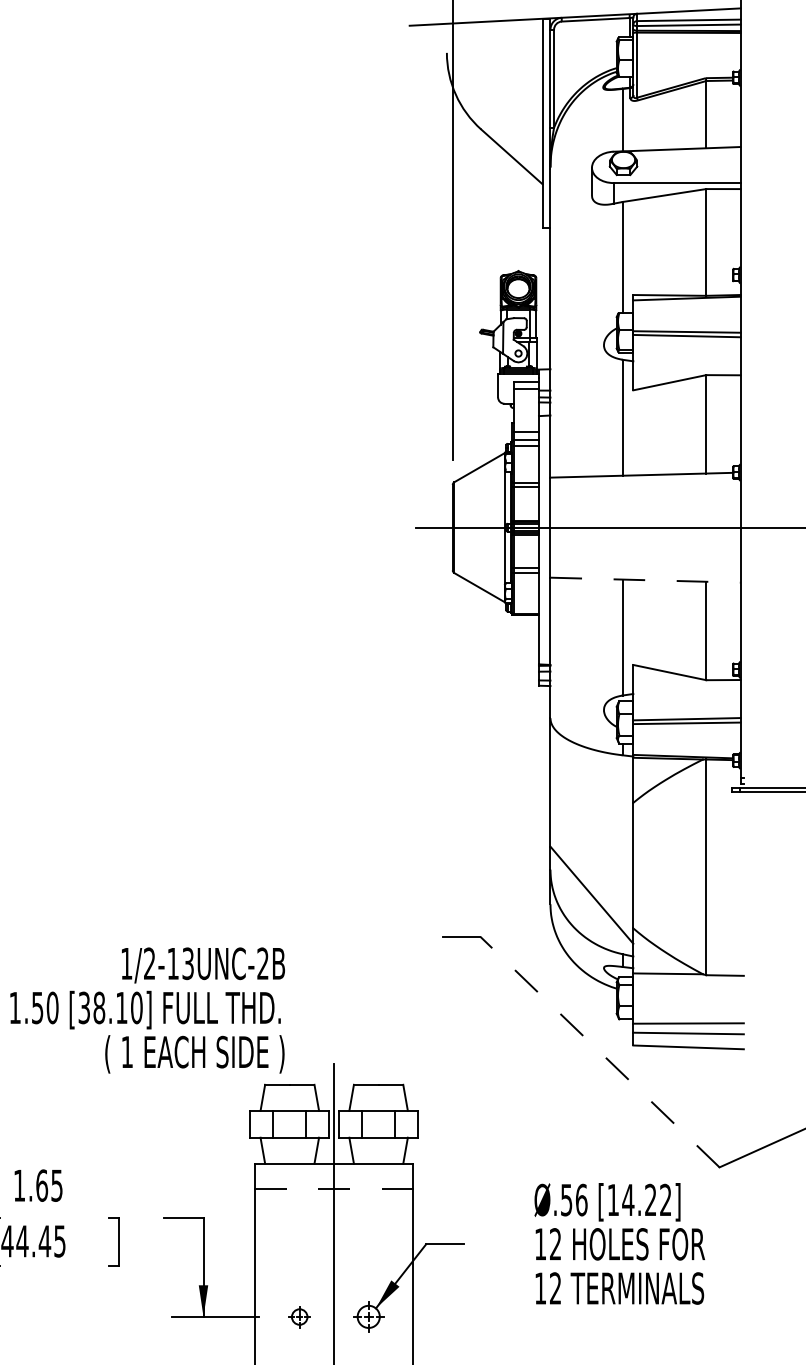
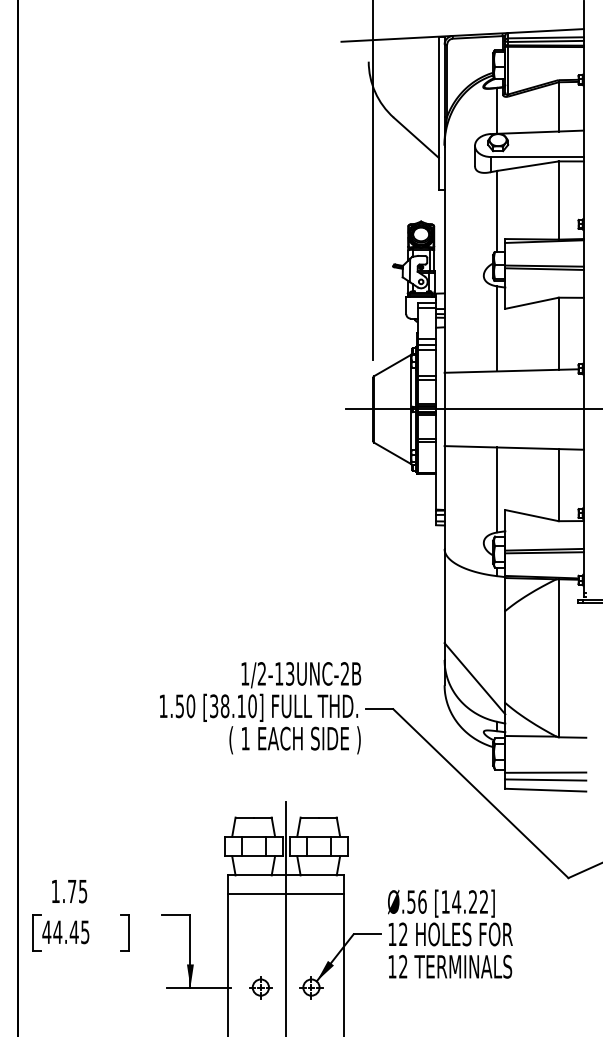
line: (645, 579) -> (514, 447), dashed -> solid
text: (147, 1010) -> (260, 708), moved
line: (599, 1051) -> (480, 793), dashed -> solid
text: (42, 1185) -> (72, 891), 1.65 -> 1.75
line: (334, 1188) -> (286, 893), dashed -> solid
text: (619, 1243) -> (450, 933), moved
part: (299, 1316) -> (260, 987), size x1.43

